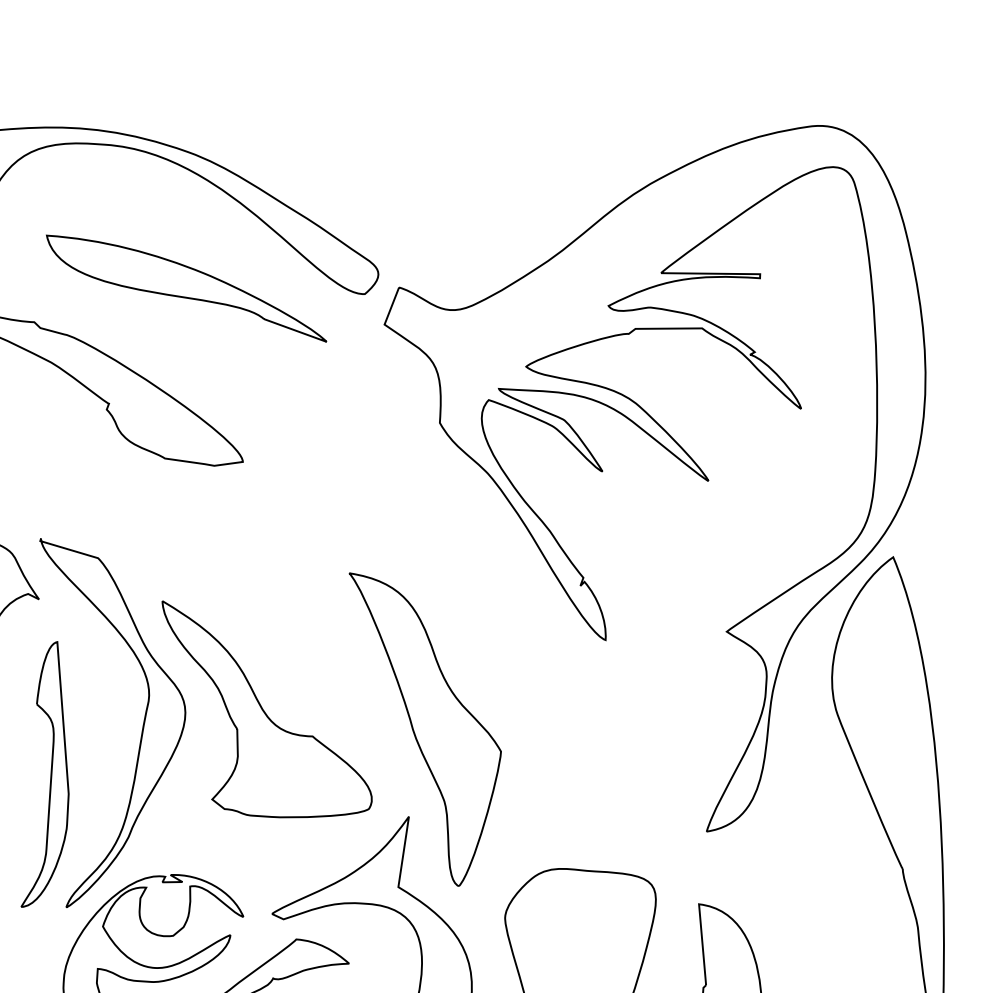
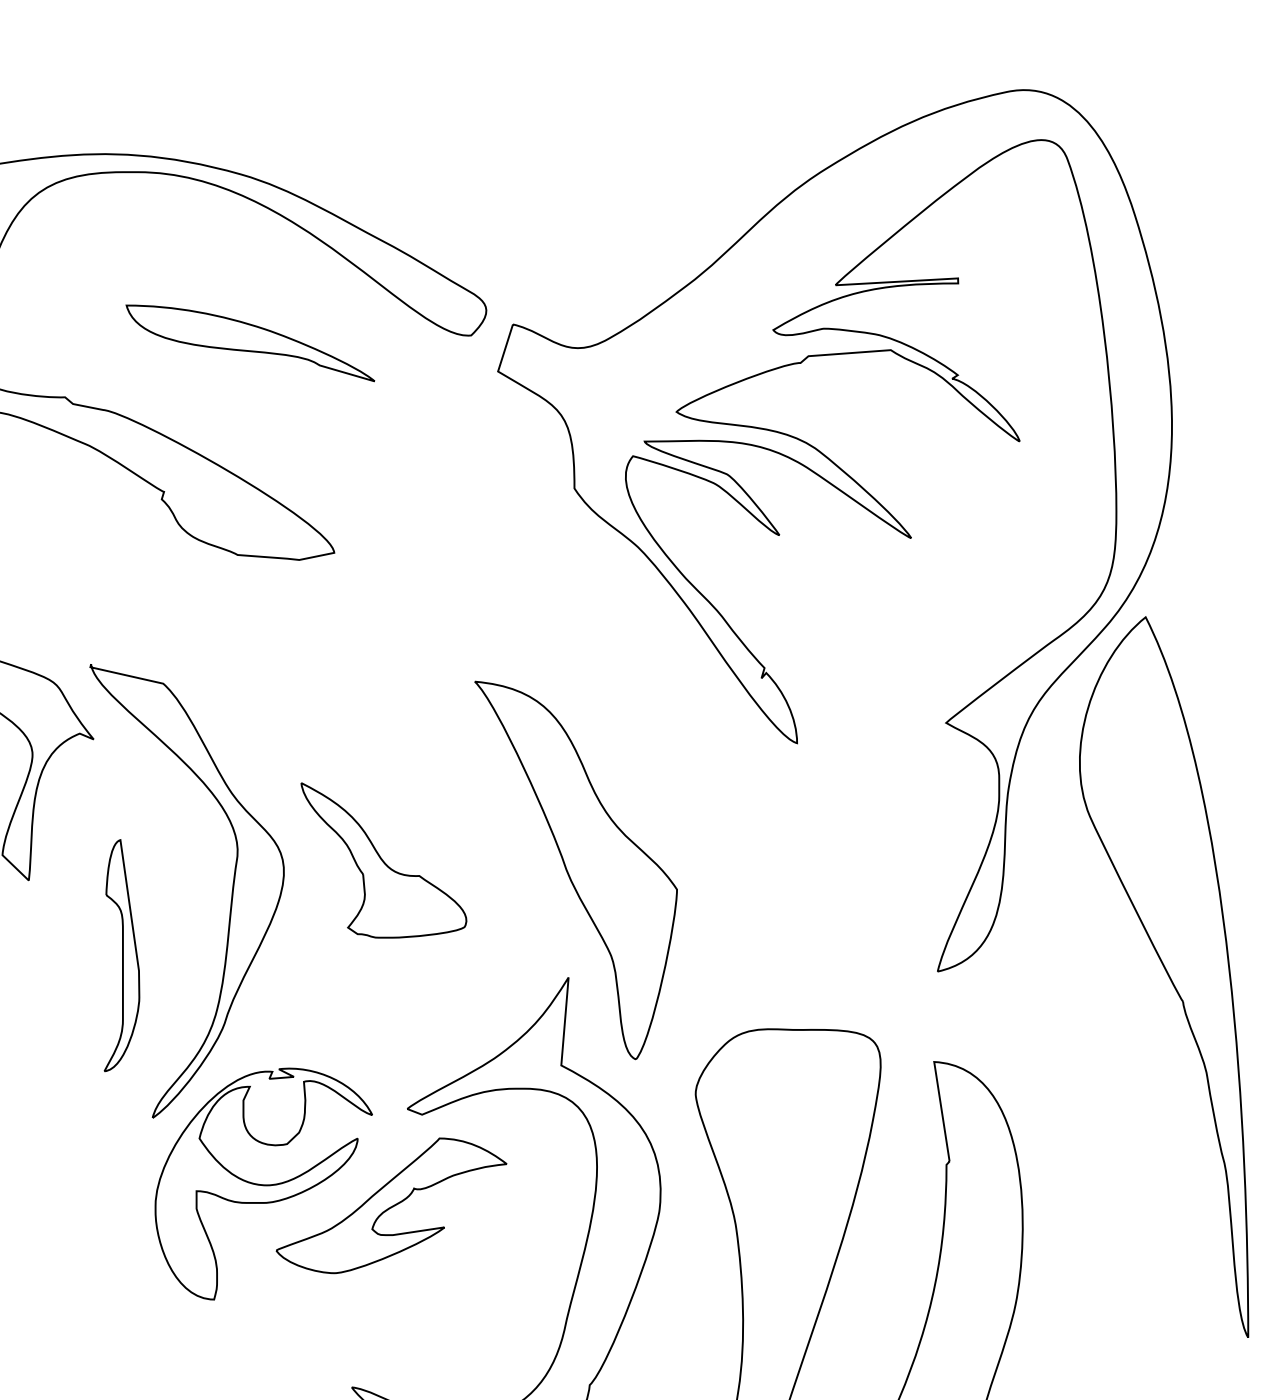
part: (186, 288) -> (250, 343), size x0.7
part: (266, 712) -> (383, 860), size x0.6
part: (49, 774) -> (121, 955), size x0.7

